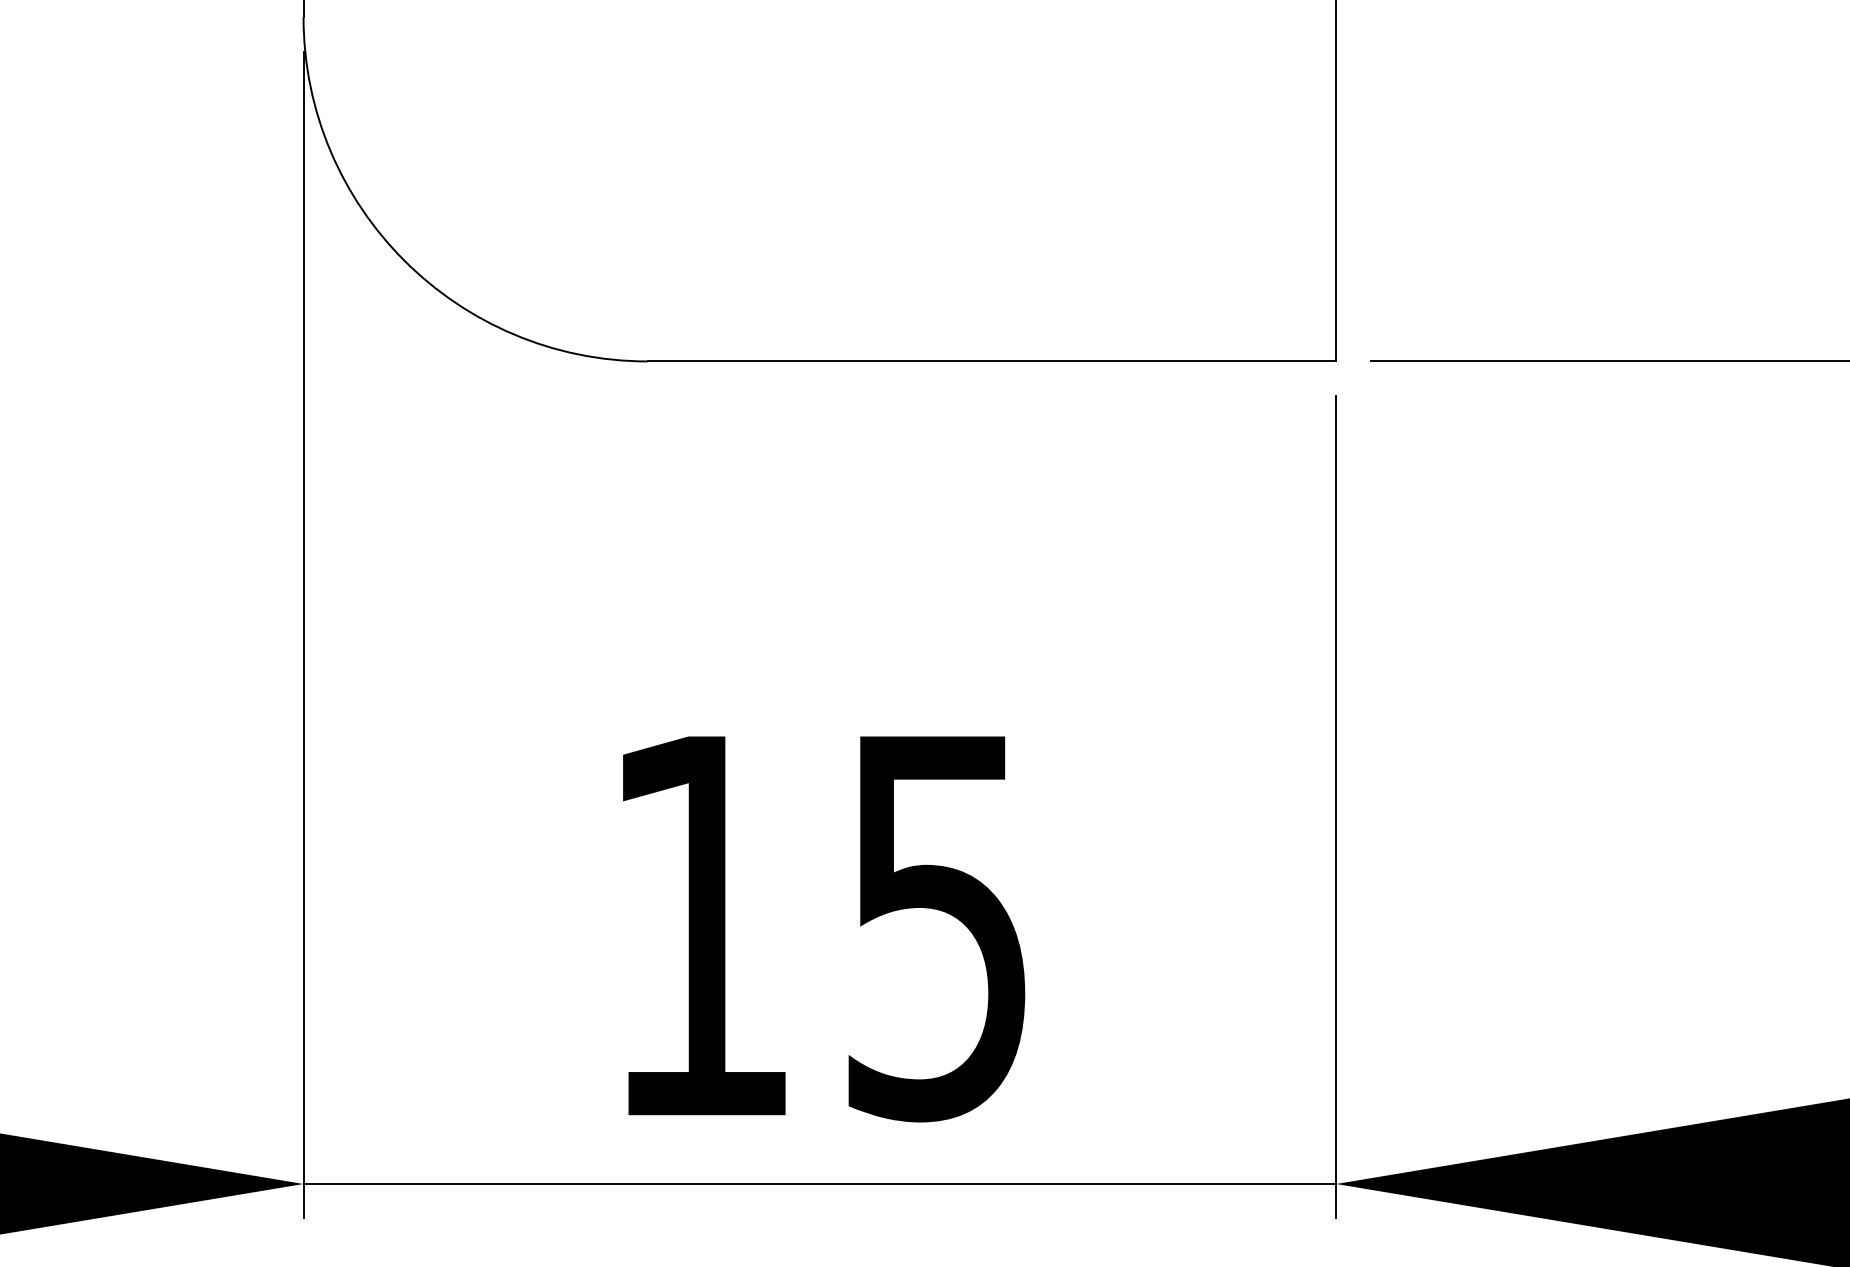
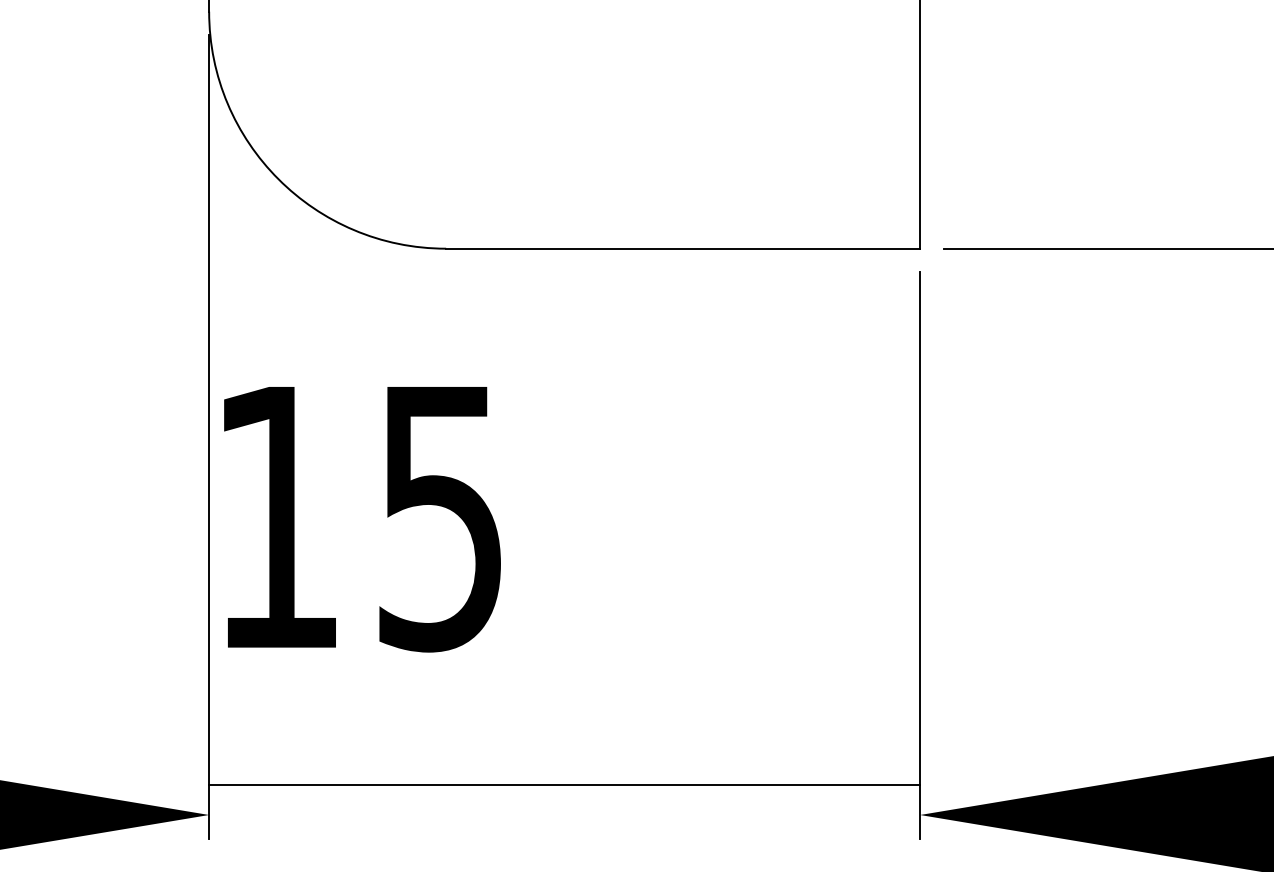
text: (824, 929) -> (362, 519), moved
line: (819, 1184) -> (564, 785), moved

